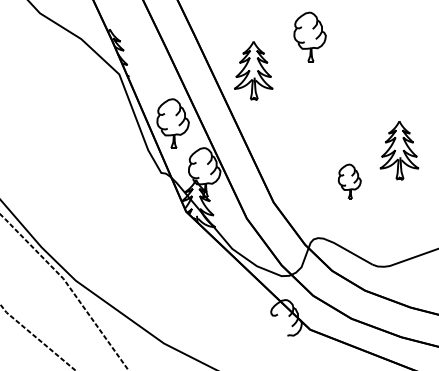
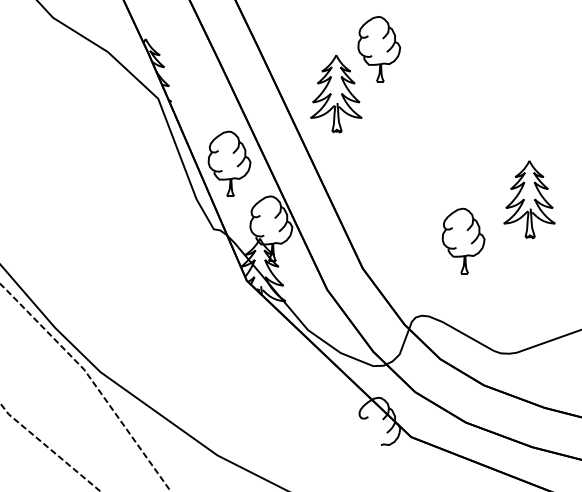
part: (309, 36) -> (378, 48), moved
part: (349, 181) -> (463, 240), size x1.43

